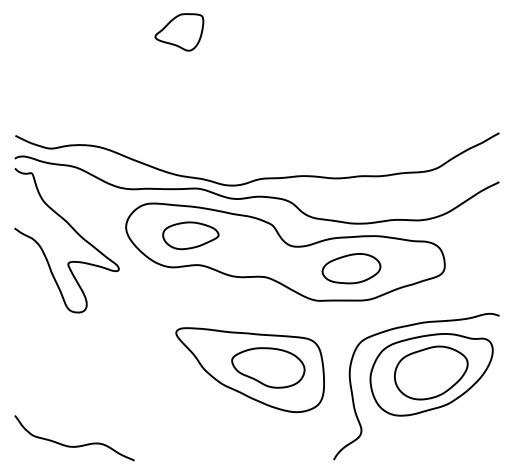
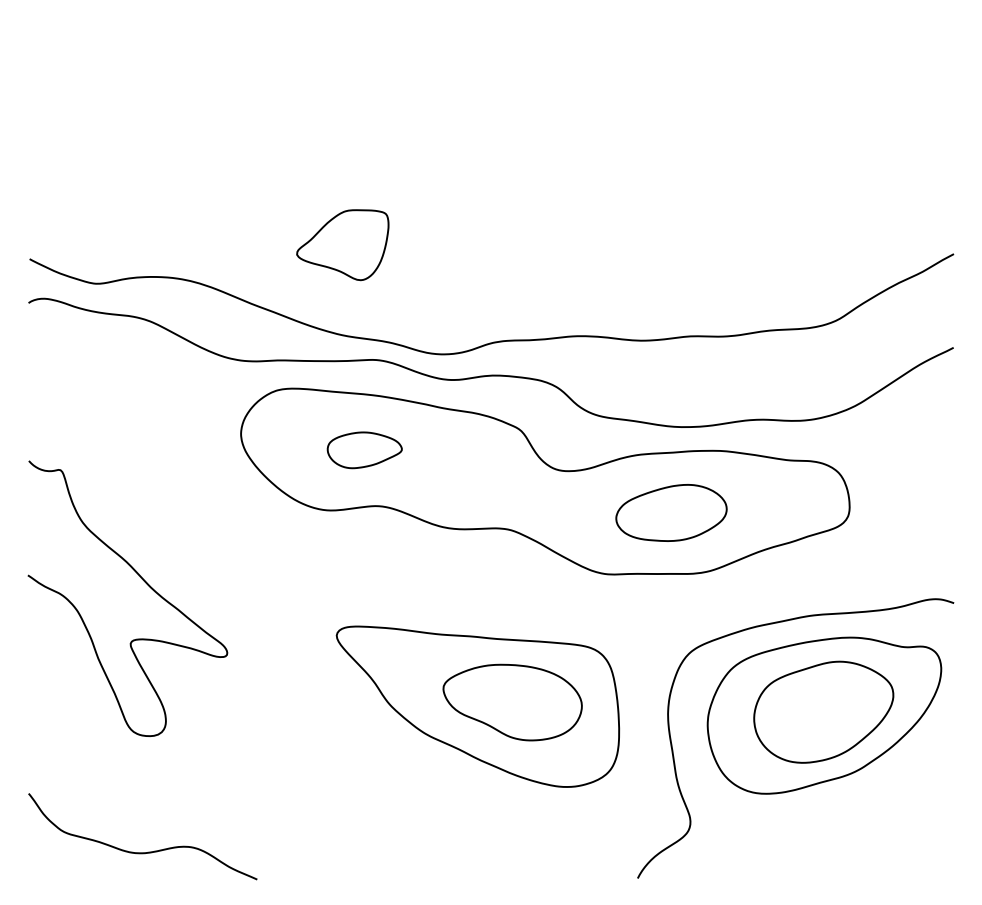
part: (179, 32) -> (343, 245), moved
curve: (74, 231) -> (142, 581), moved
part: (190, 235) -> (364, 449), size x0.7

